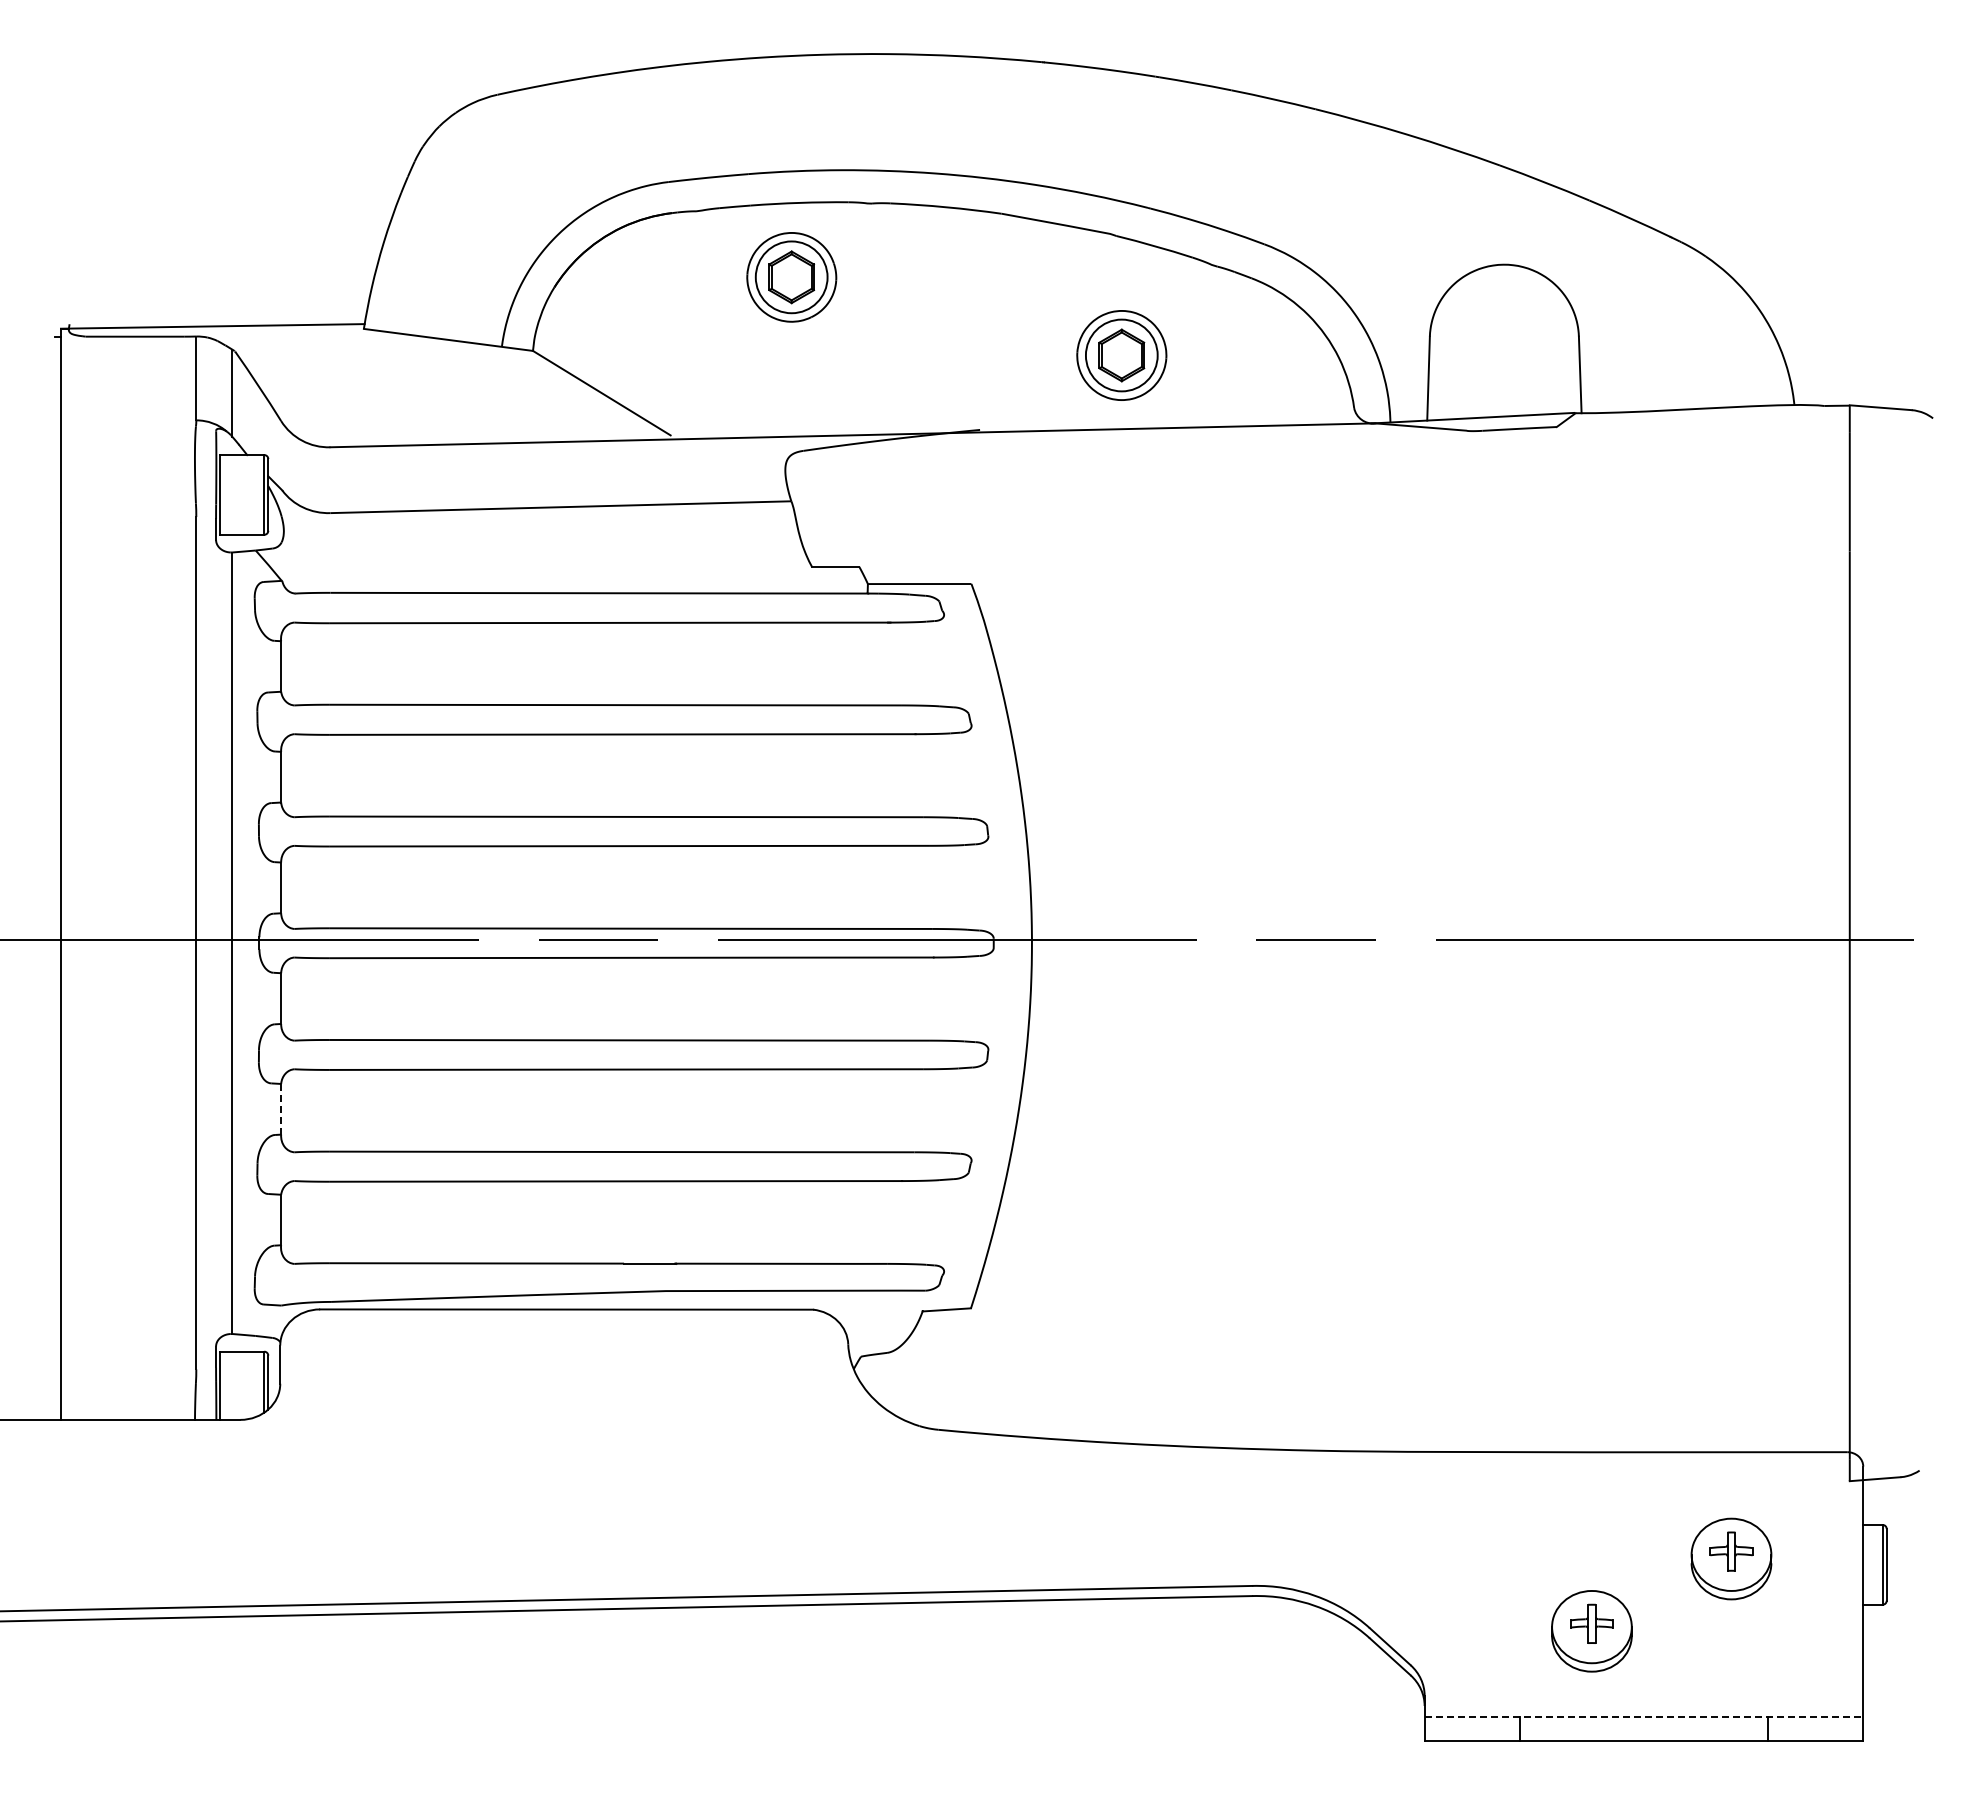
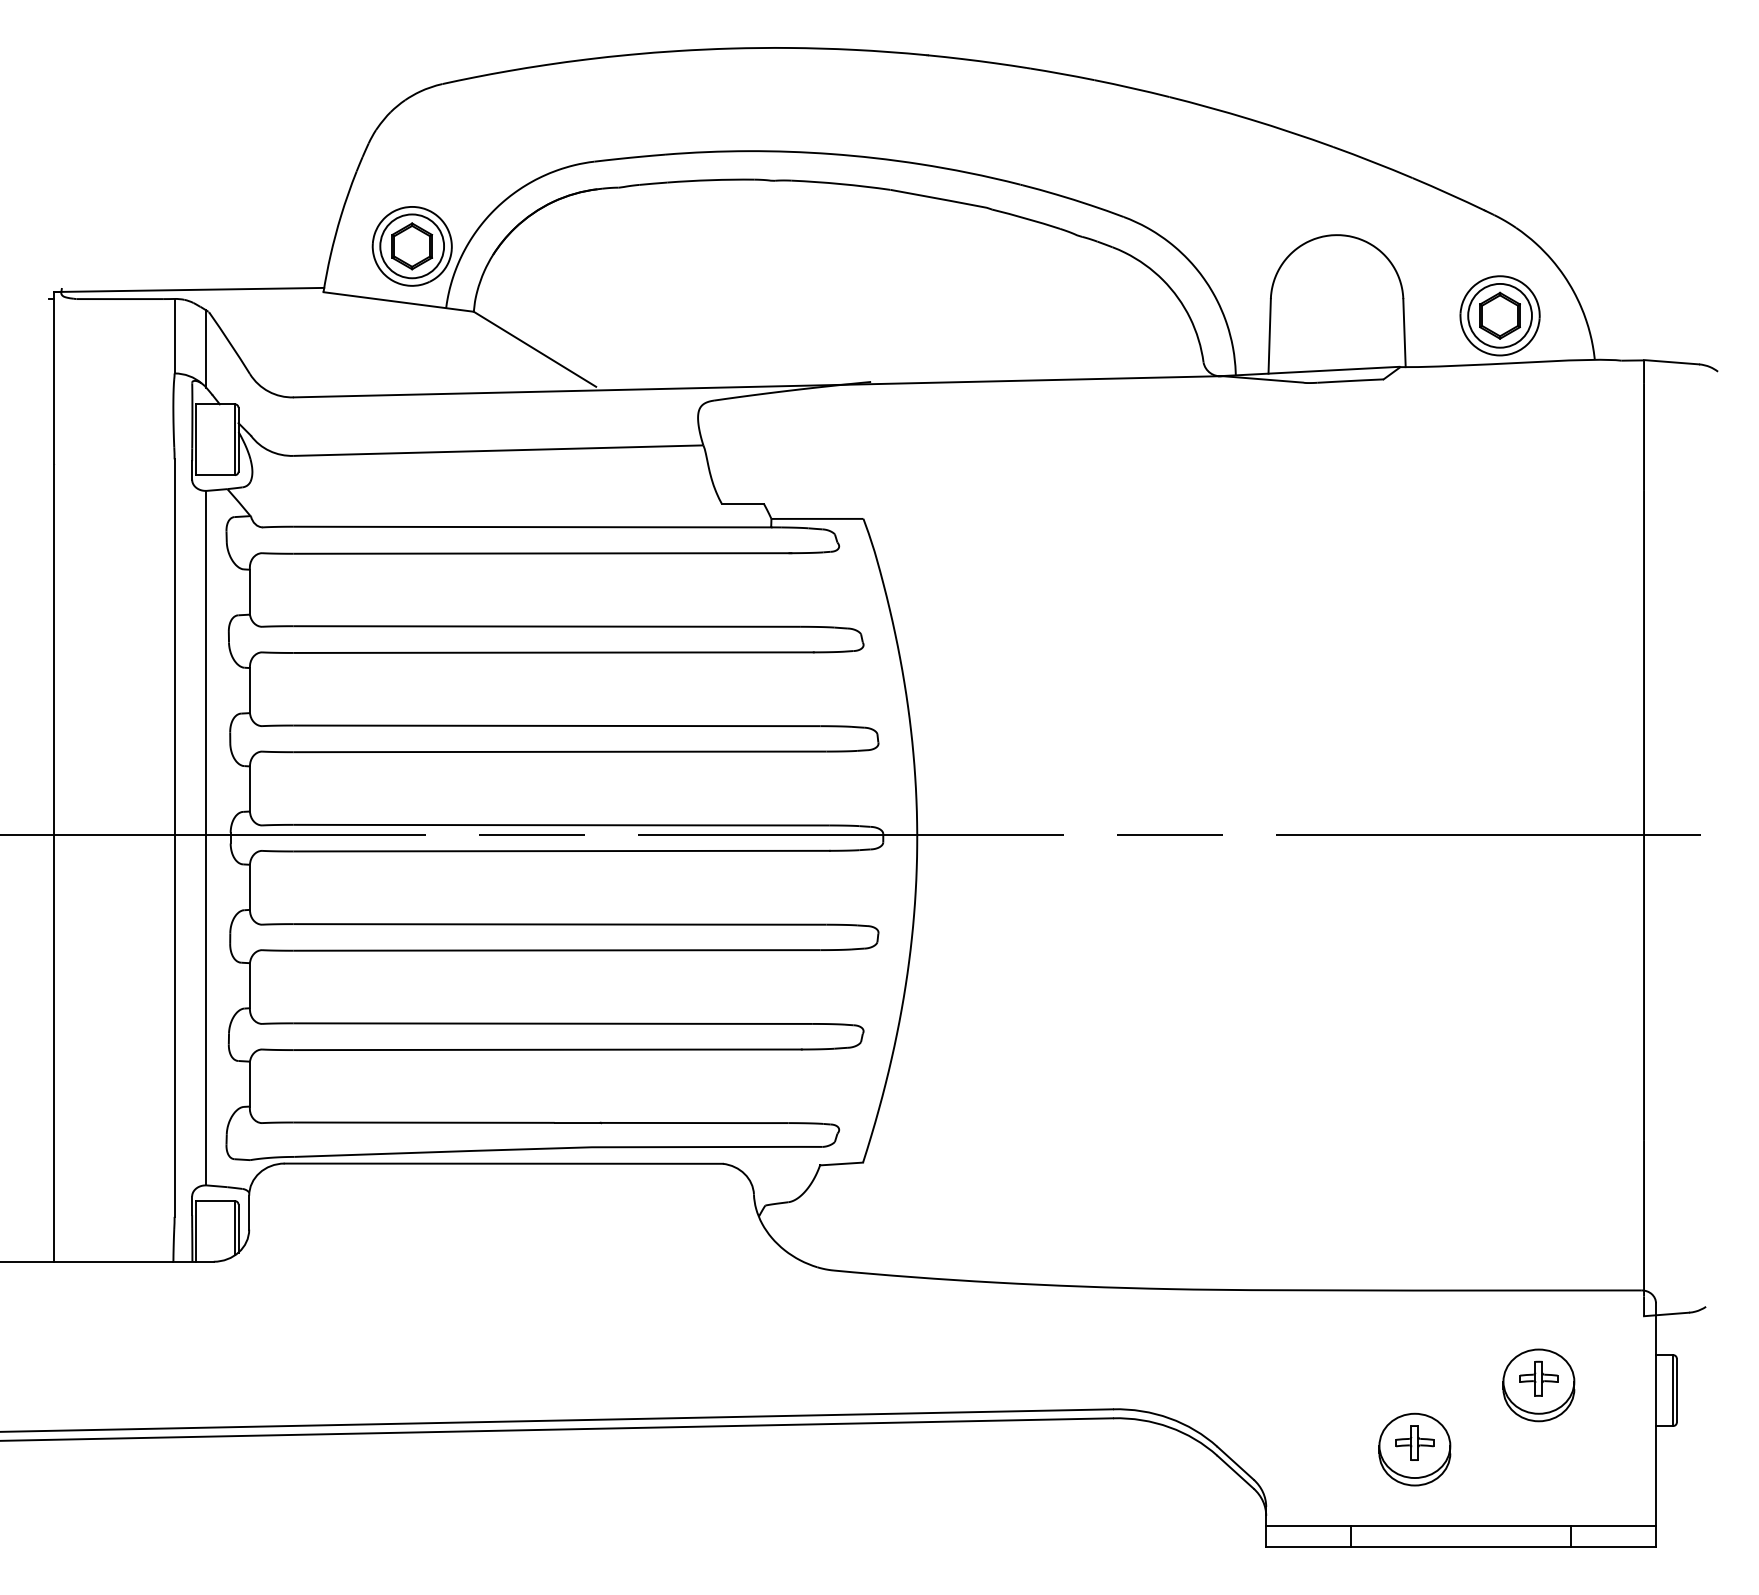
part: (791, 277) -> (412, 246), moved
part: (1121, 355) -> (1499, 315), moved
line: (281, 1109) -> (250, 985), dashed -> solid
line: (1644, 1717) -> (1461, 1526), dashed -> solid

